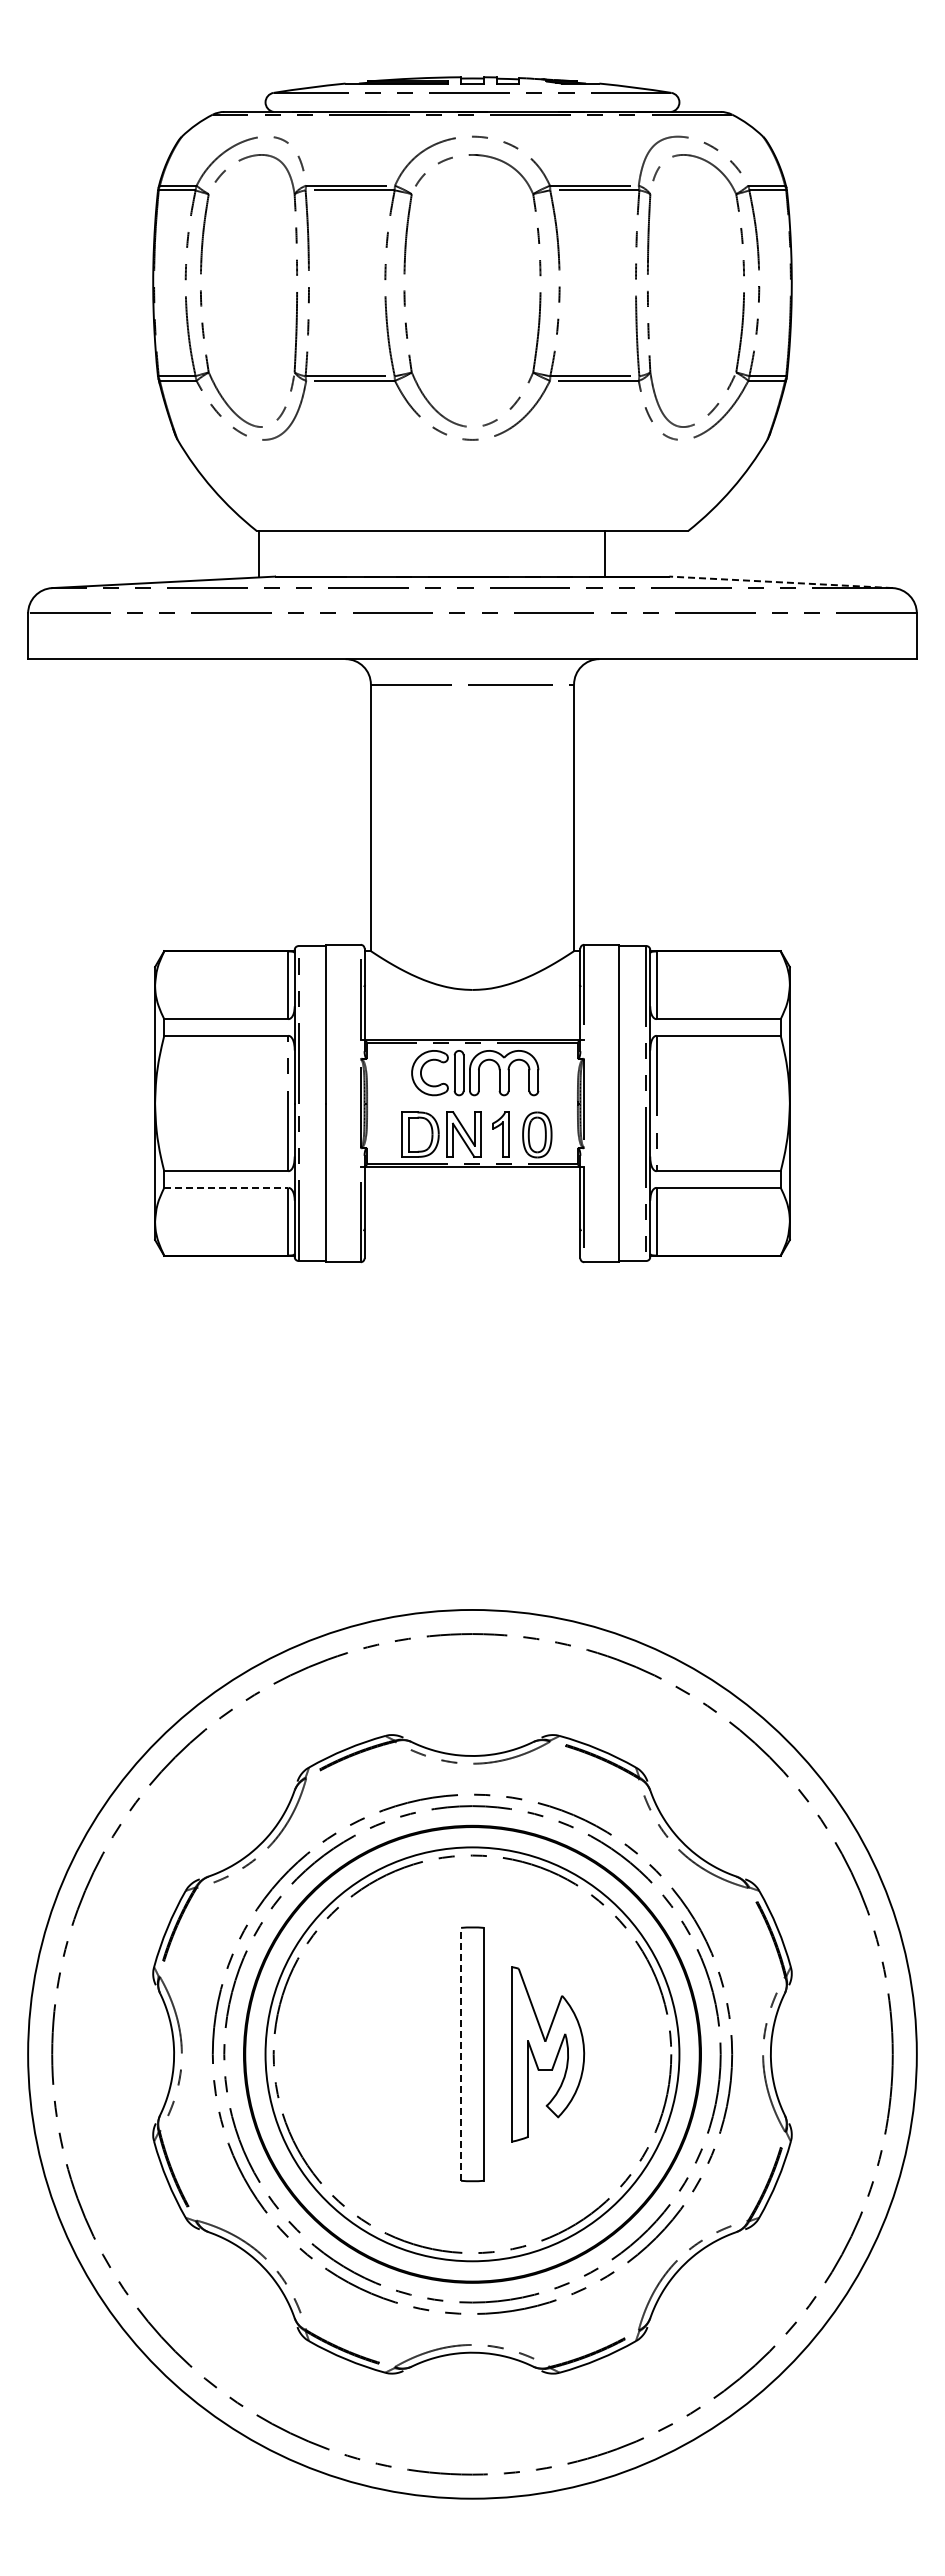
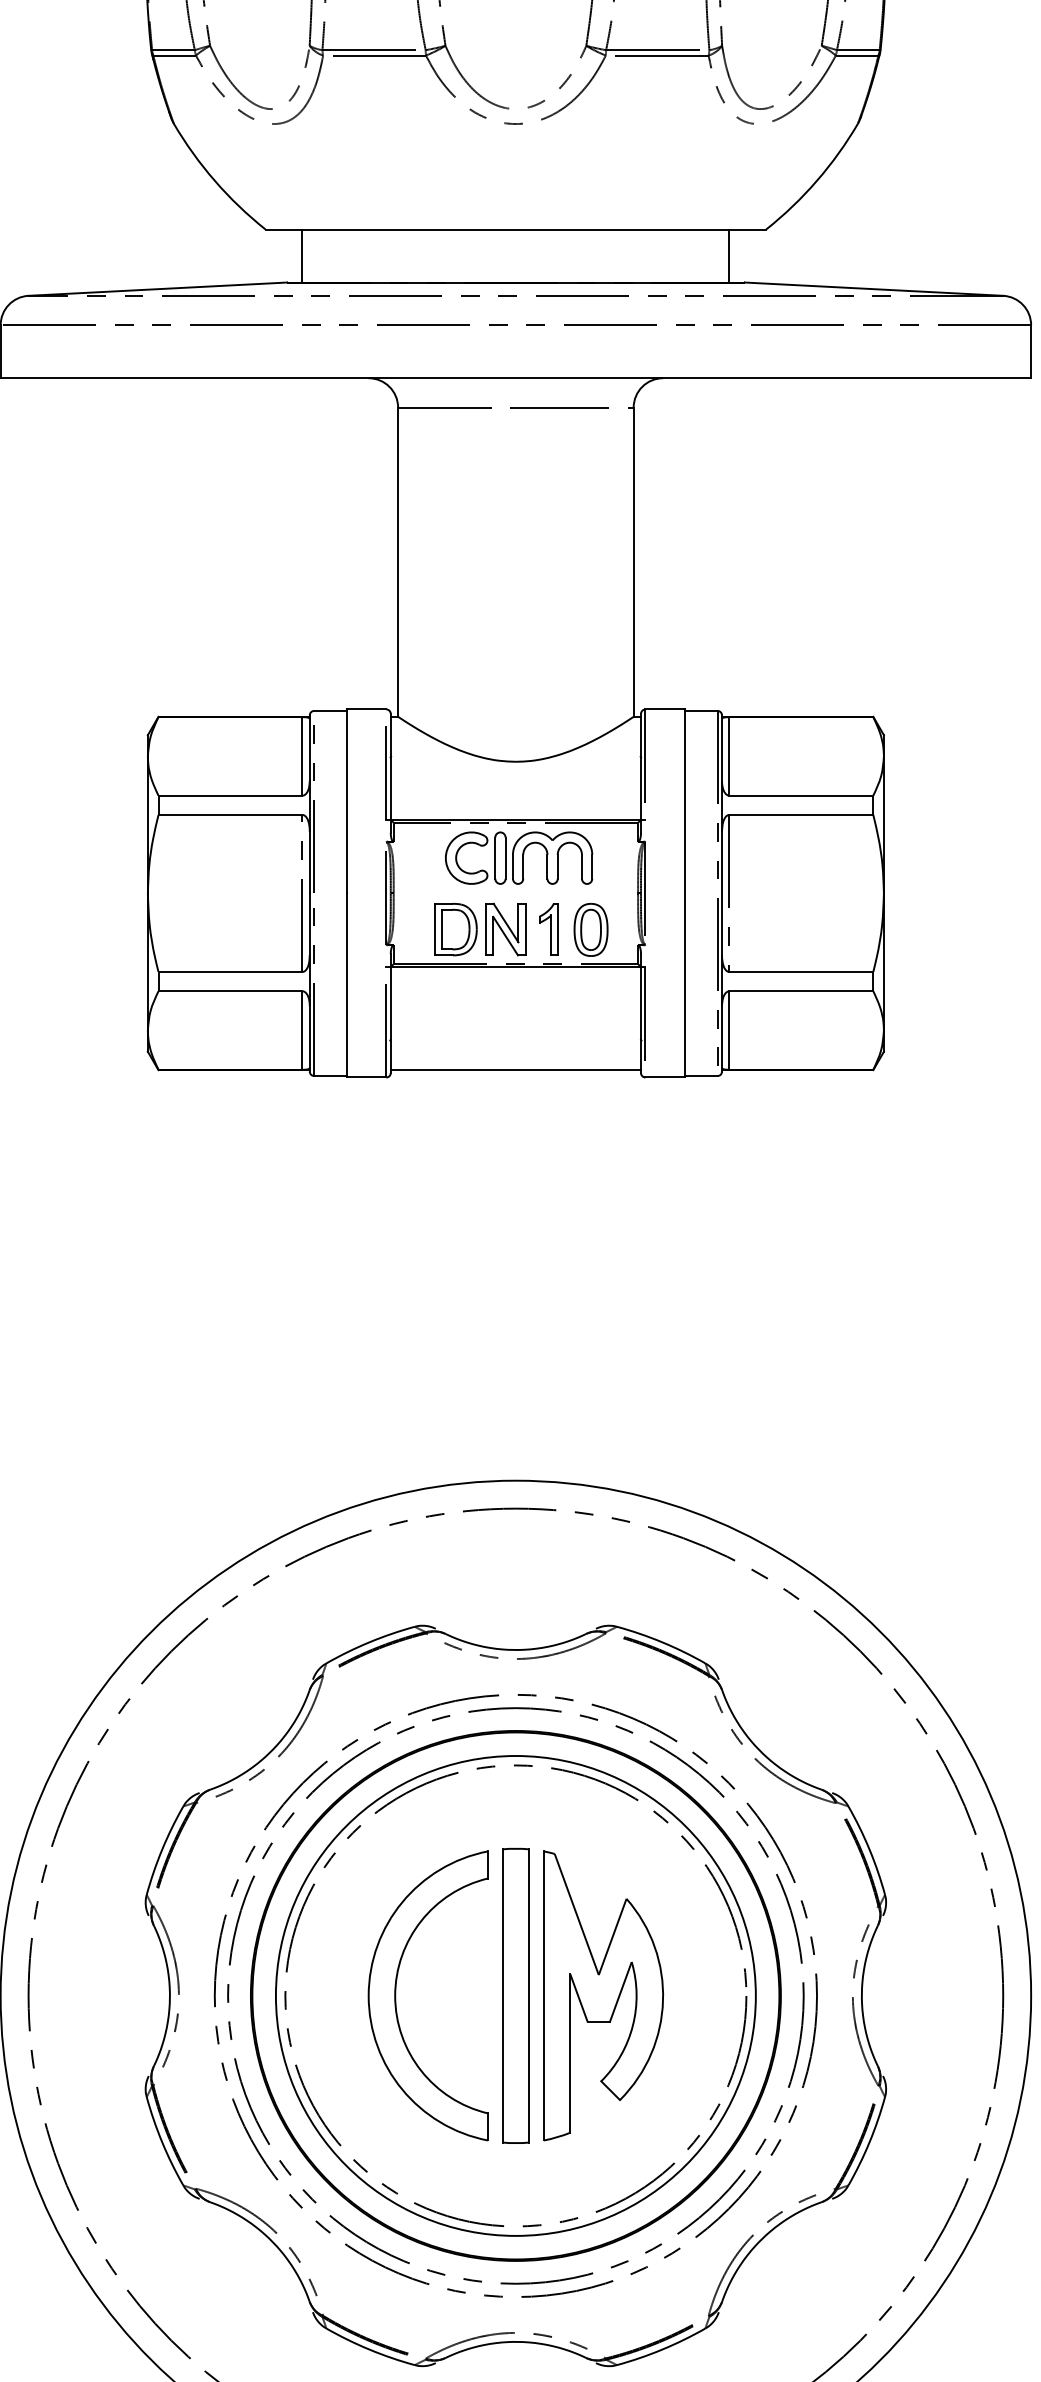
line: (259, 553) -> (302, 255), moved
line: (604, 553) -> (729, 255), moved
line: (781, 582) -> (874, 289), dashed -> solid
line: (226, 1187) -> (230, 990), dashed -> solid
line: (472, 1255) -> (515, 1069), added
line: (461, 2053) -> (503, 1994), dashed -> solid
part: (369, 2054) -> (396, 1996), added
part: (548, 2054) -> (604, 1996), size x1.43

